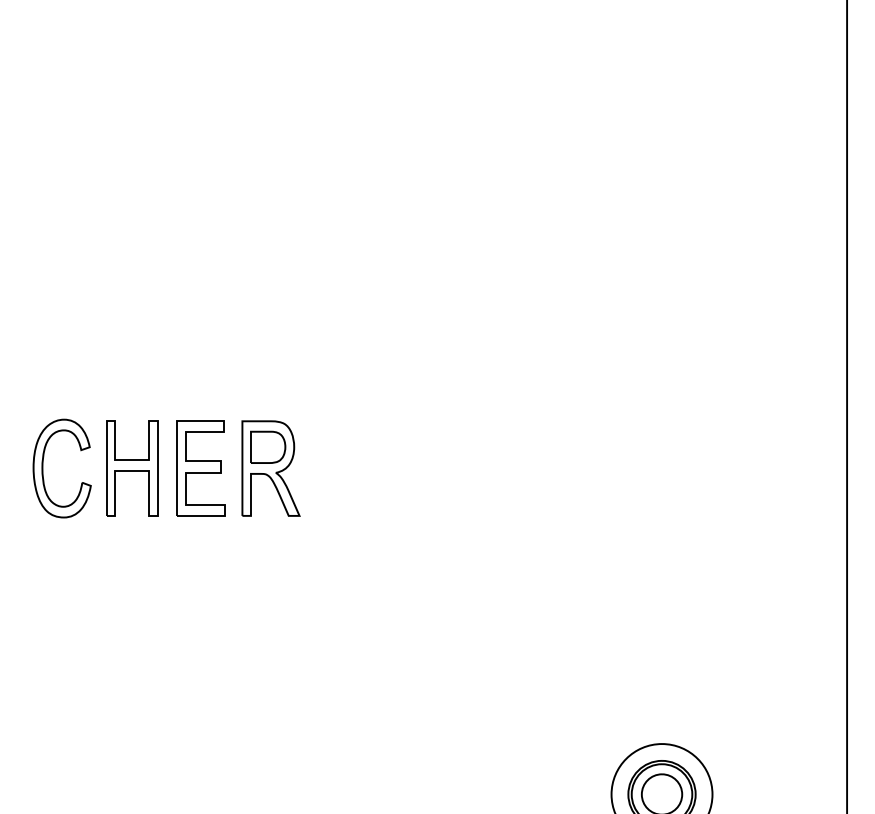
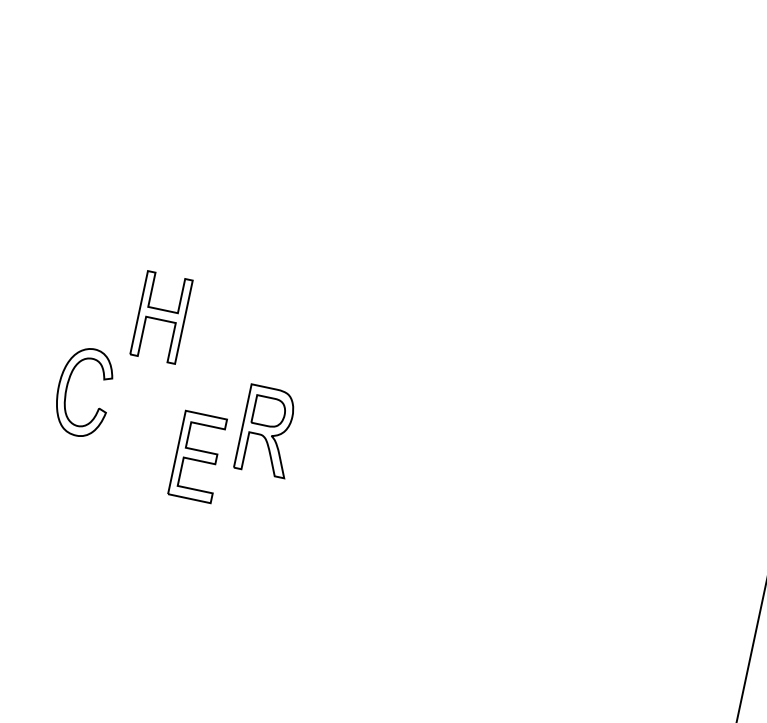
part: (132, 468) -> (161, 317), moved
part: (200, 468) -> (197, 456), moved

